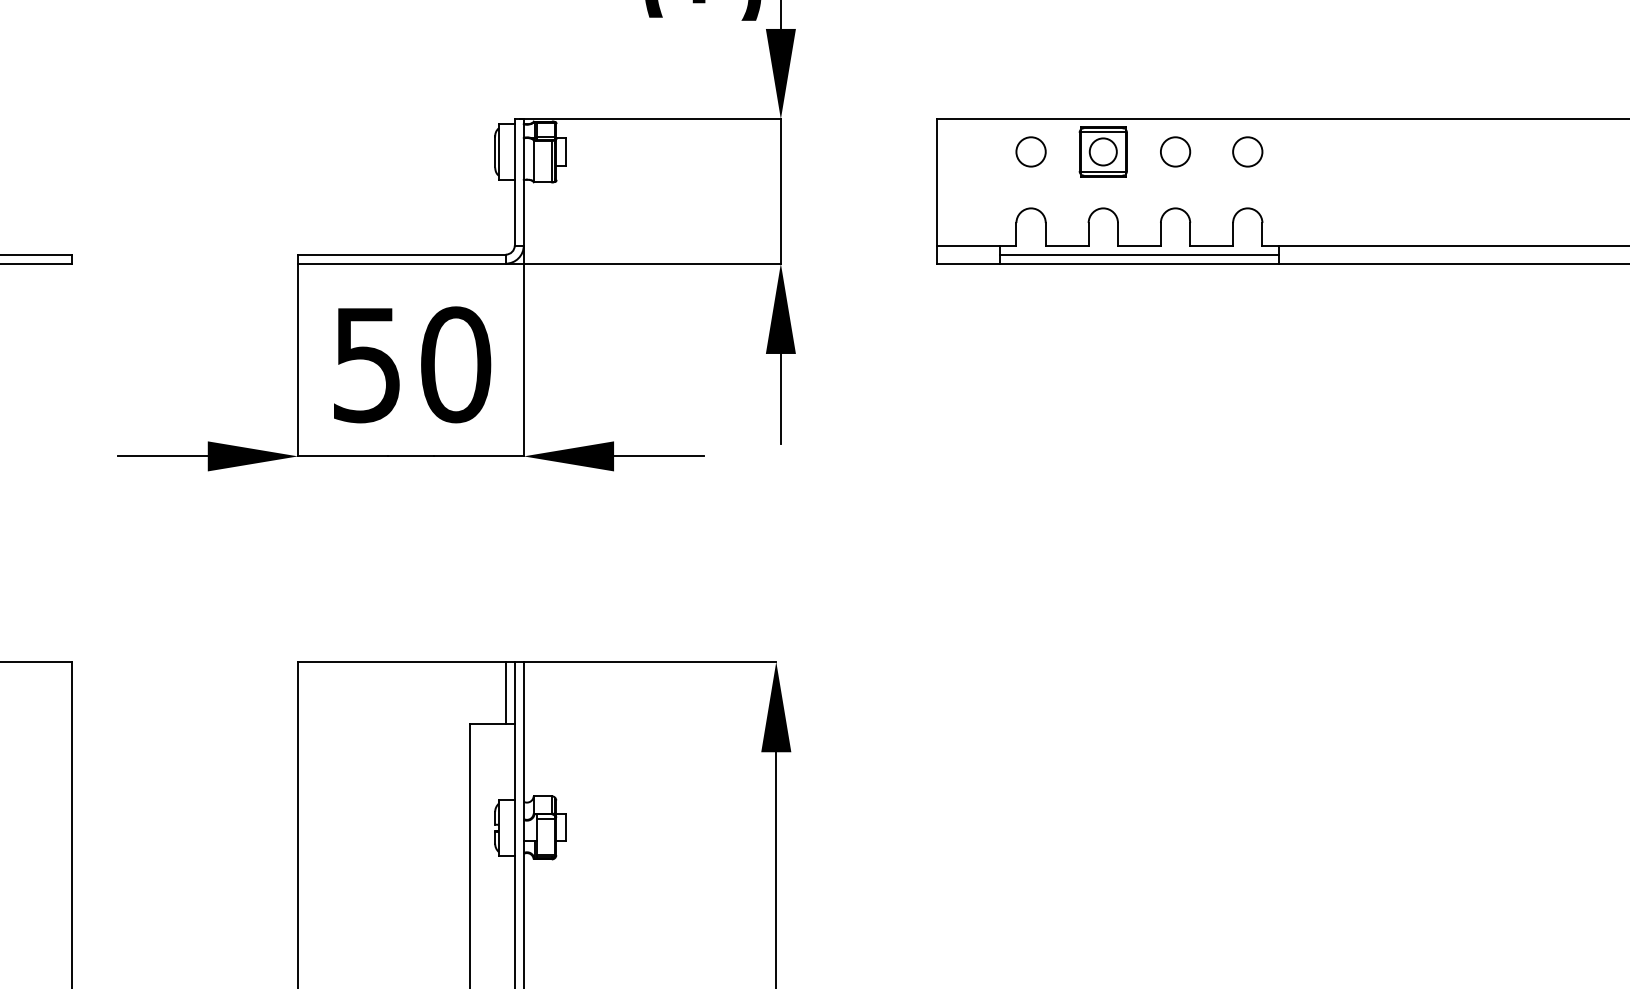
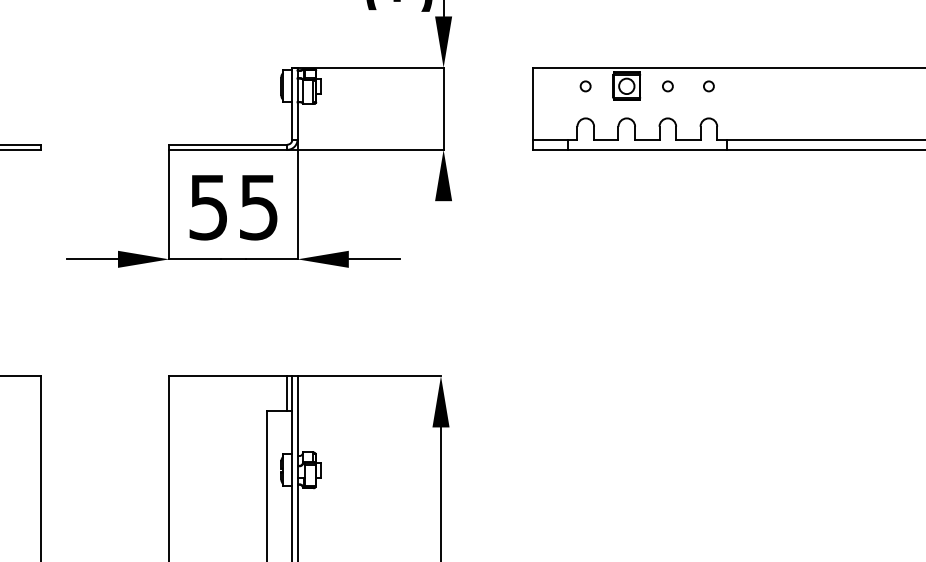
circle: (1030, 152) -> (585, 86), size x0.6
circle: (1174, 152) -> (667, 86), size x0.6
circle: (1247, 152) -> (708, 86), size x0.6
line: (1137, 254) -> (646, 144), removed
text: (455, 365) -> (258, 207), 50 -> 55
line: (780, 398) -> (443, 226), removed

